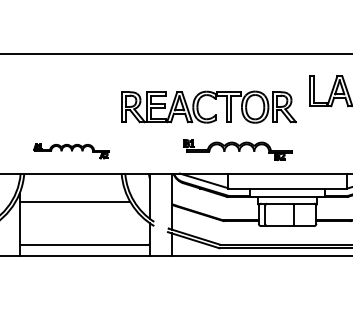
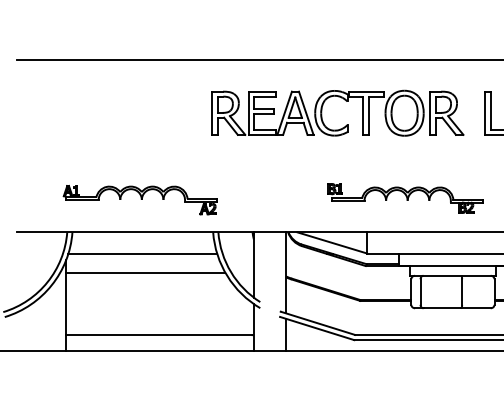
part: (214, 99) -> (345, 102), moved
part: (237, 150) -> (405, 198), moved
part: (71, 151) -> (140, 200), size x1.43
line: (72, 188) -> (142, 253), added

